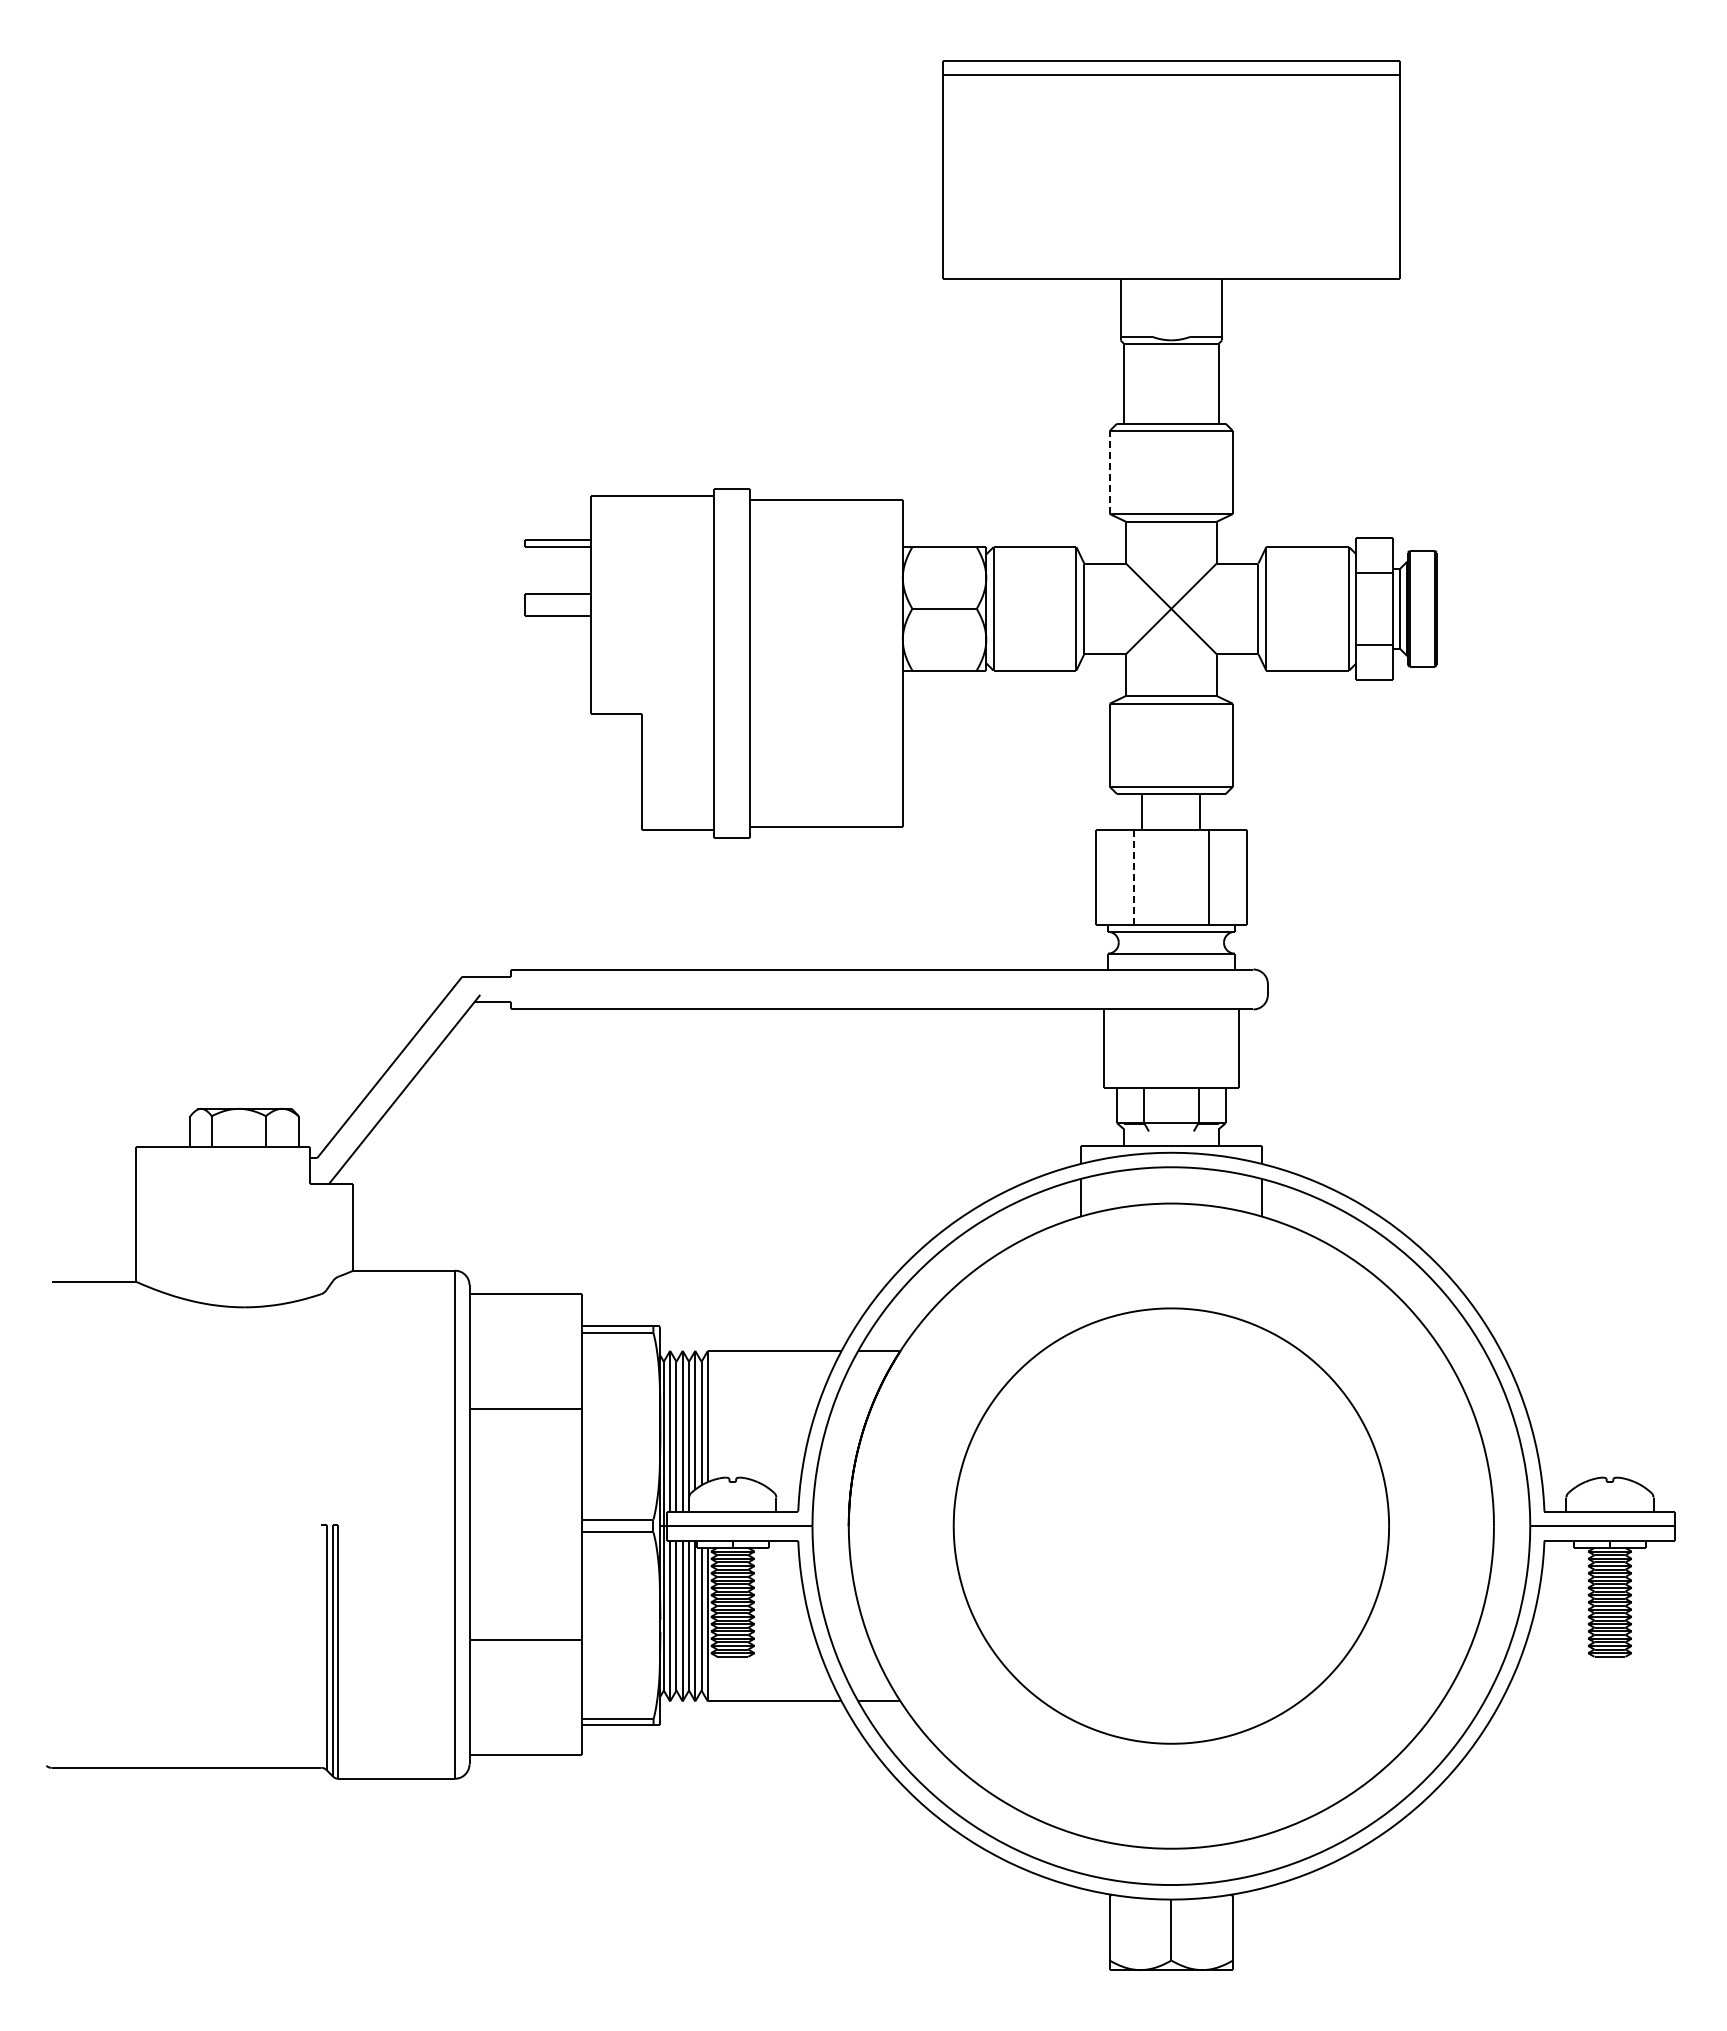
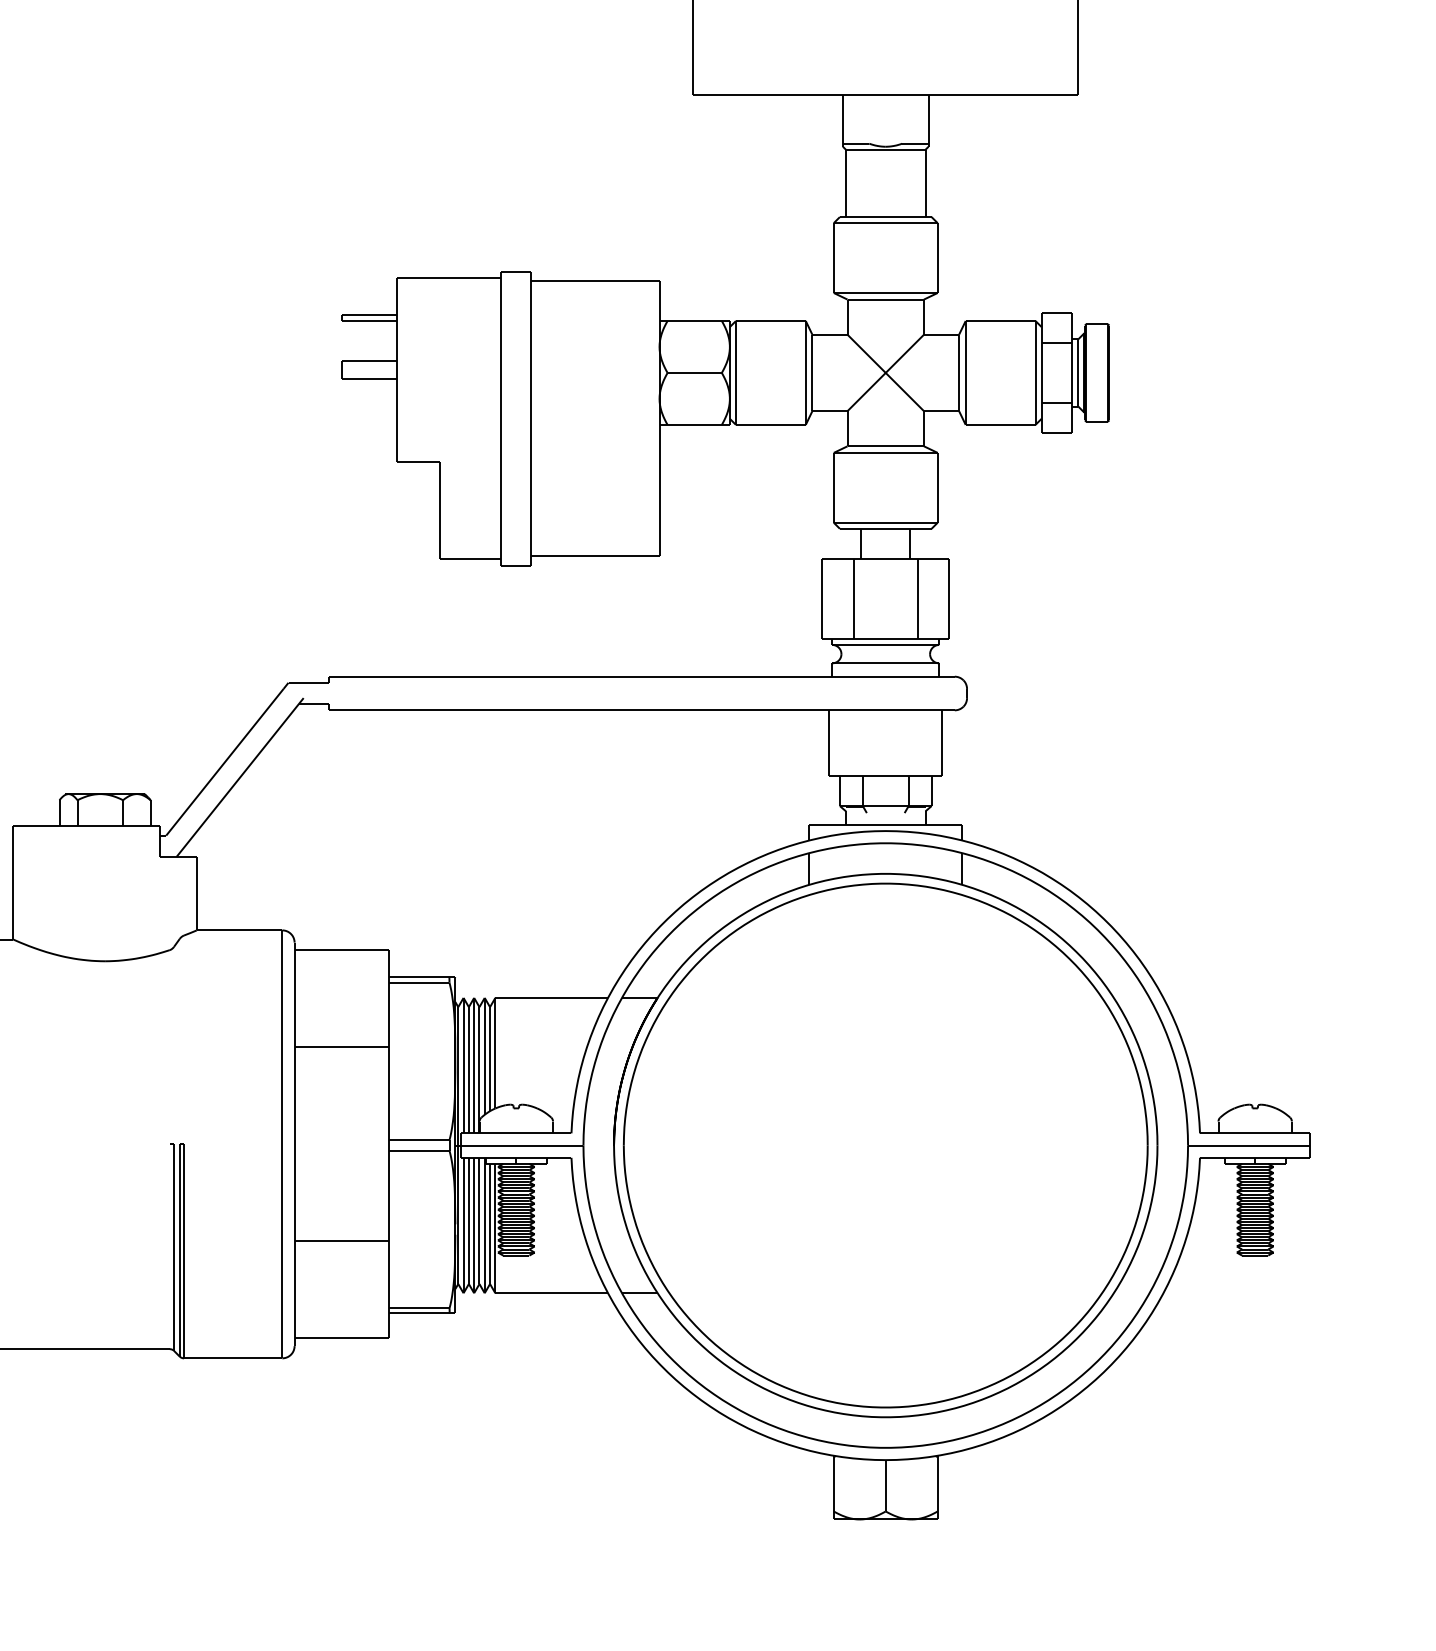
line: (1109, 472) -> (833, 258), dashed -> solid
line: (1133, 876) -> (853, 598), dashed -> solid
part: (1171, 1525) -> (885, 1145), size x1.43

